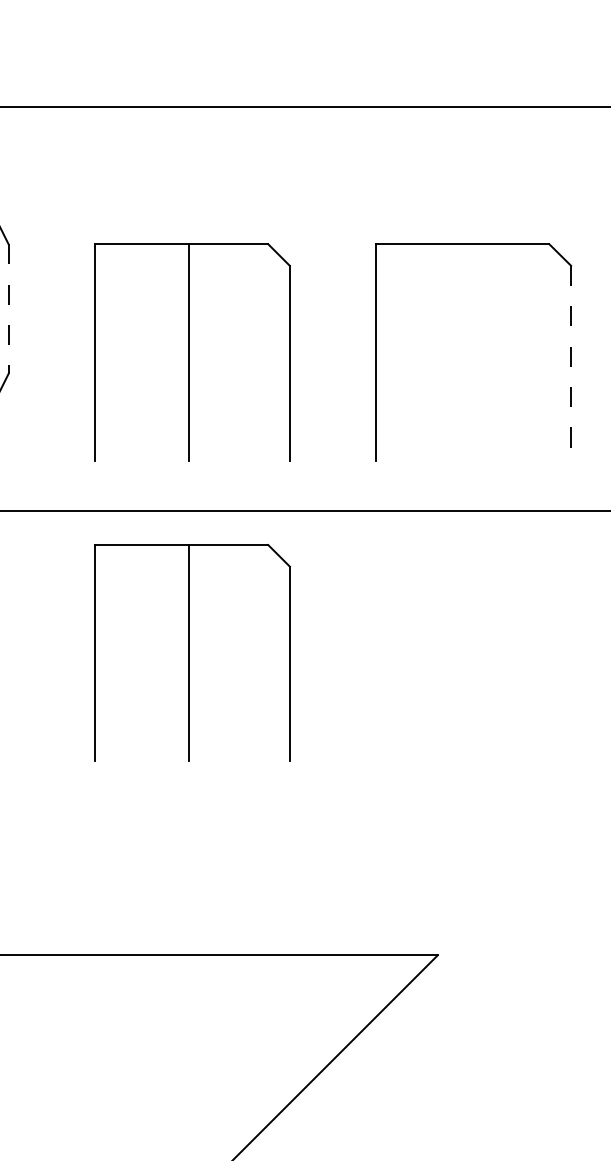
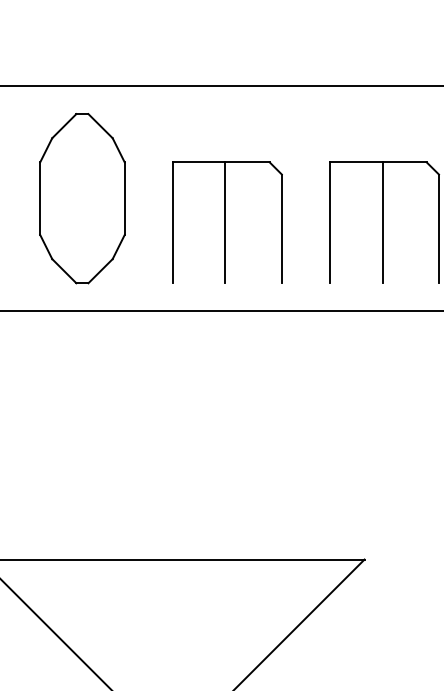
line: (8, 310) -> (124, 199), dashed -> solid
line: (470, 351) -> (382, 222), added
line: (570, 364) -> (438, 229), dashed -> solid
part: (192, 652) -> (227, 390), removed

